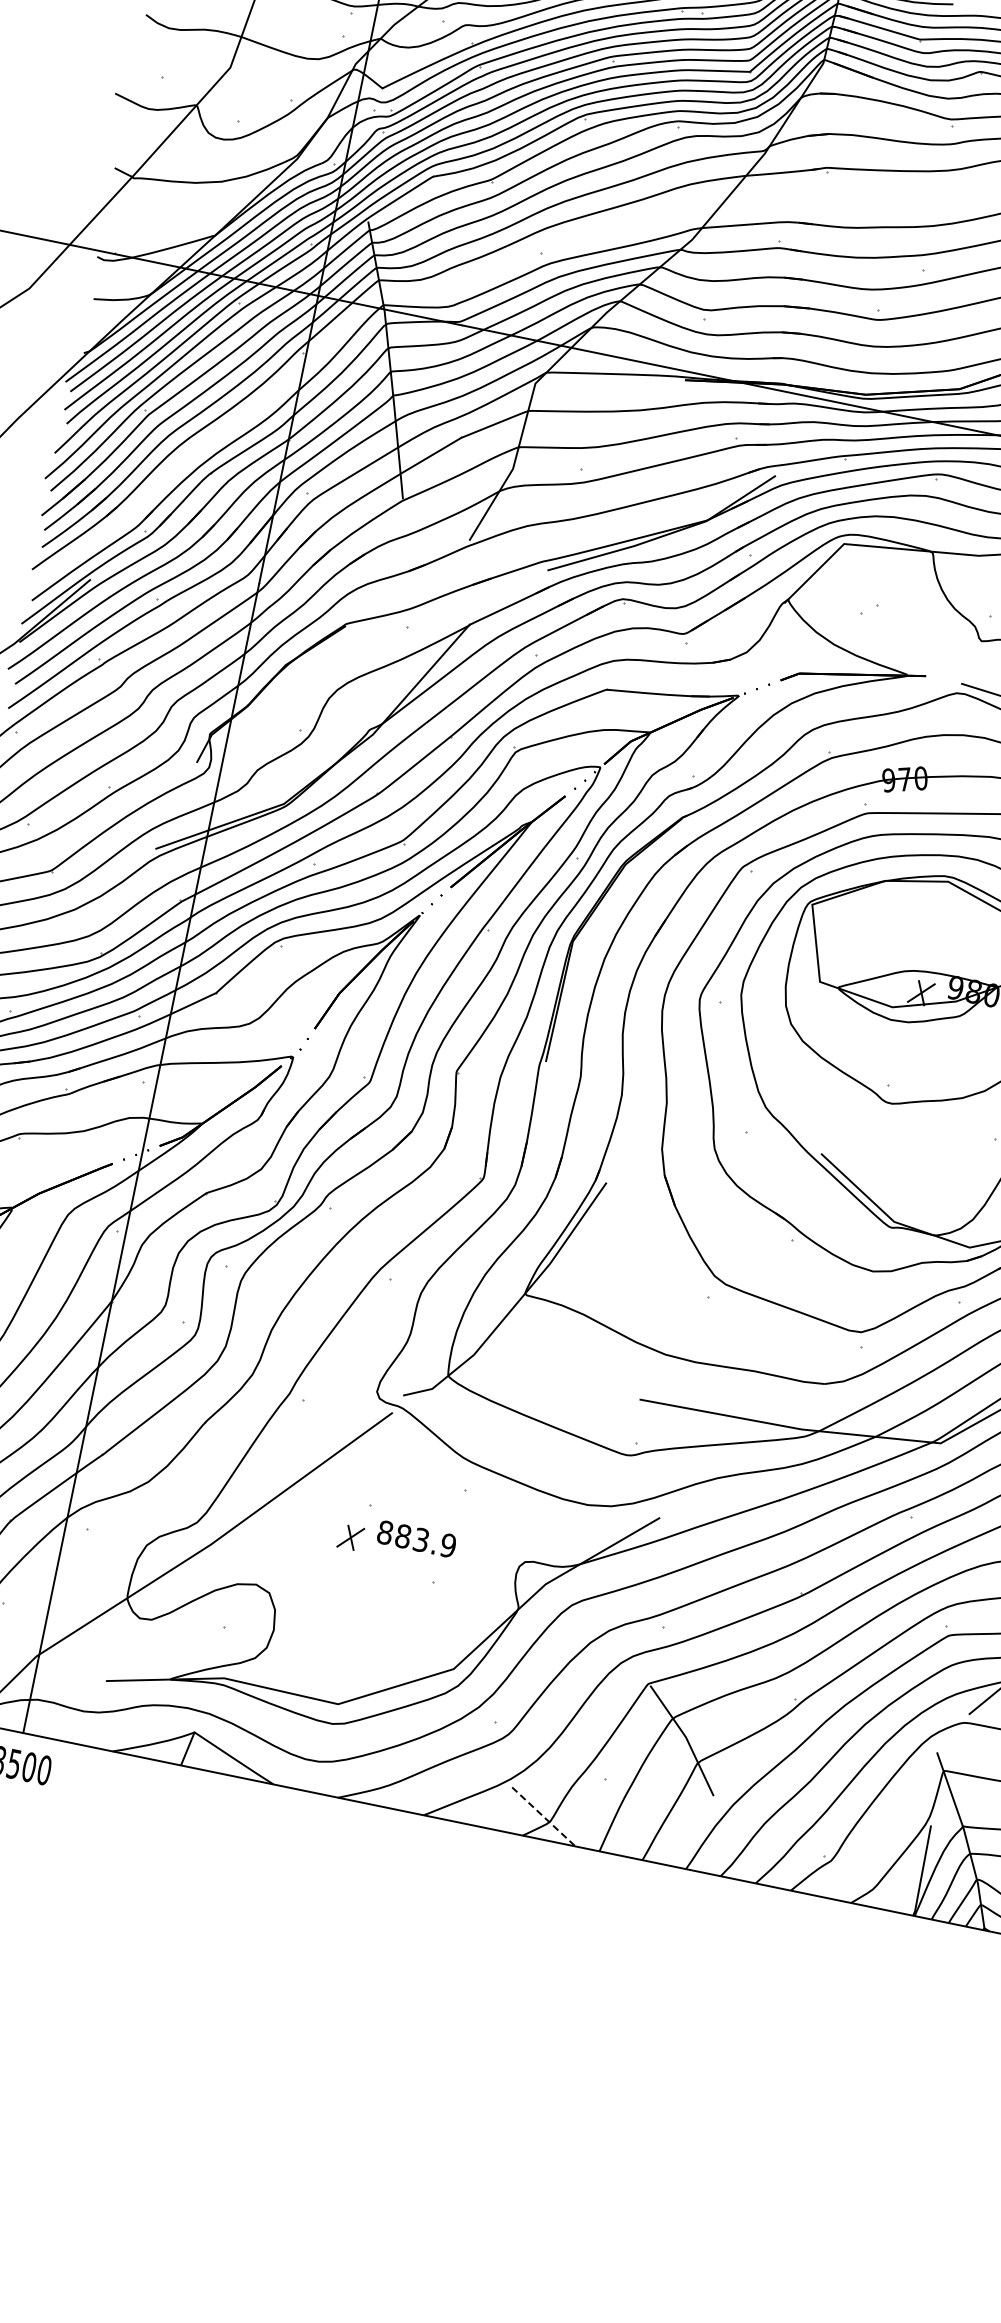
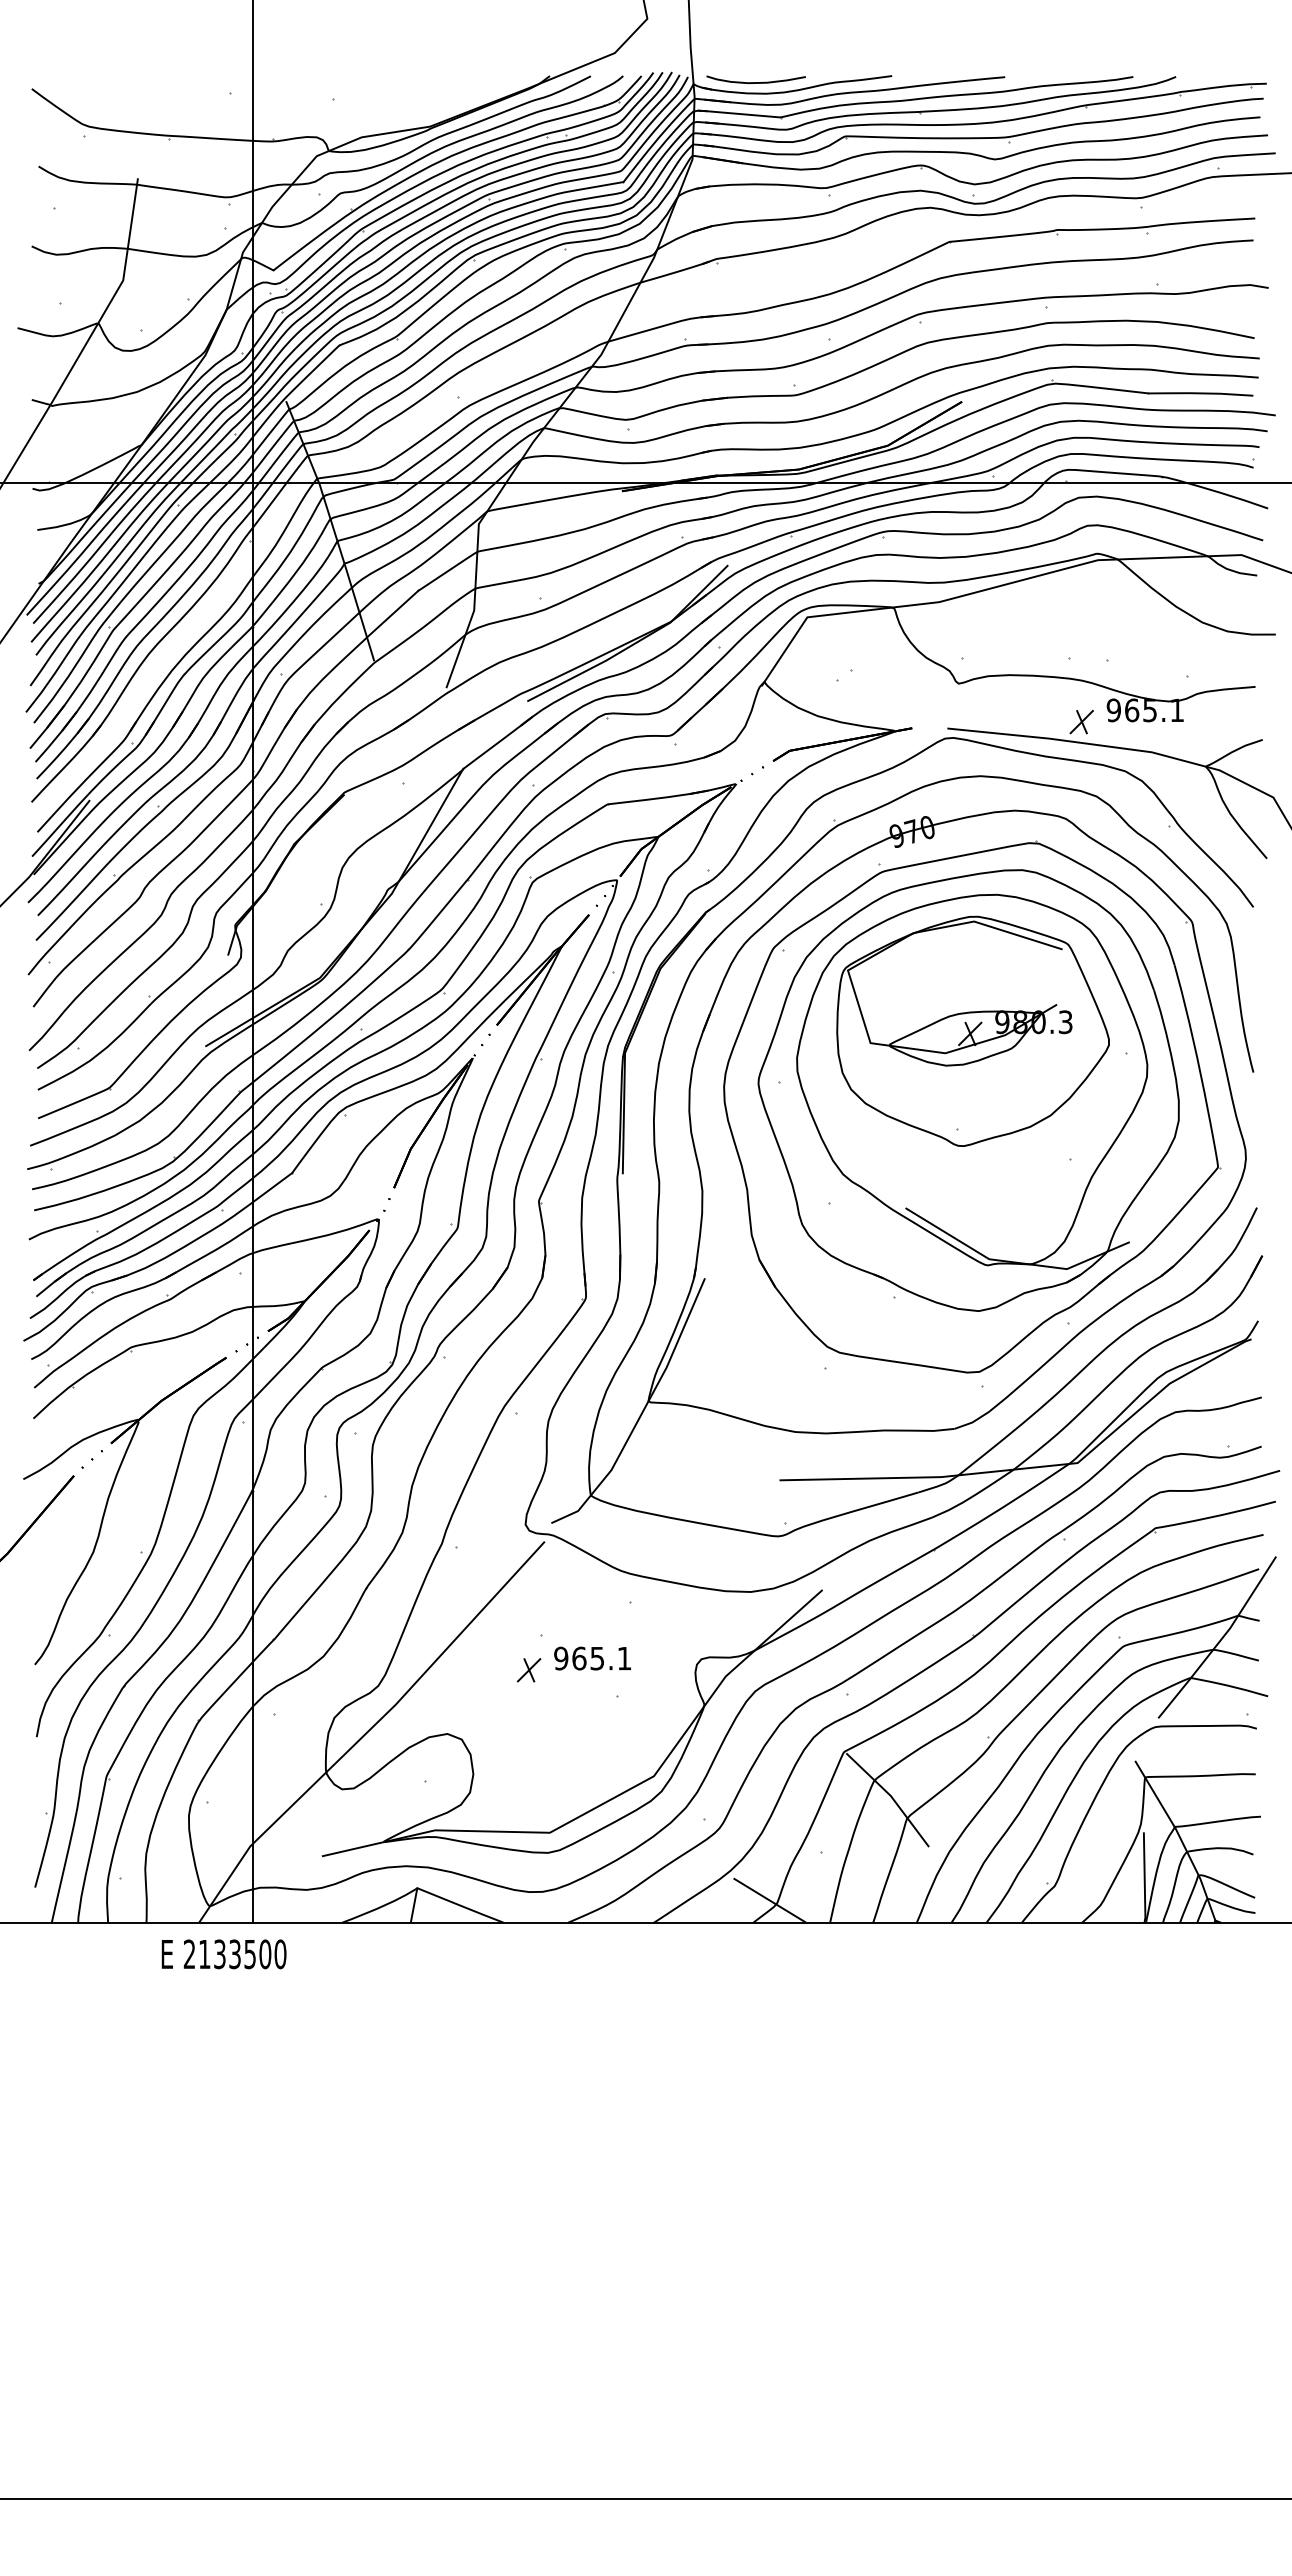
text: (416, 1539) -> (592, 1658), 883.9 -> 965.1
line: (544, 1817) -> (770, 1900), dashed -> solid

